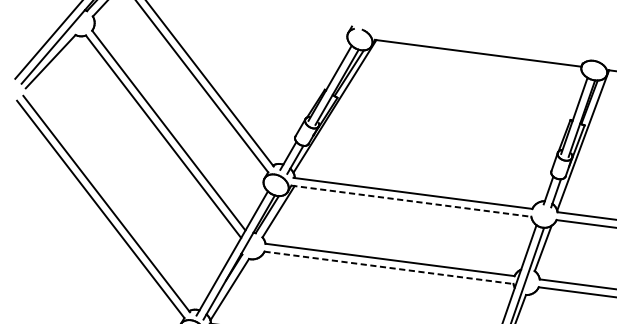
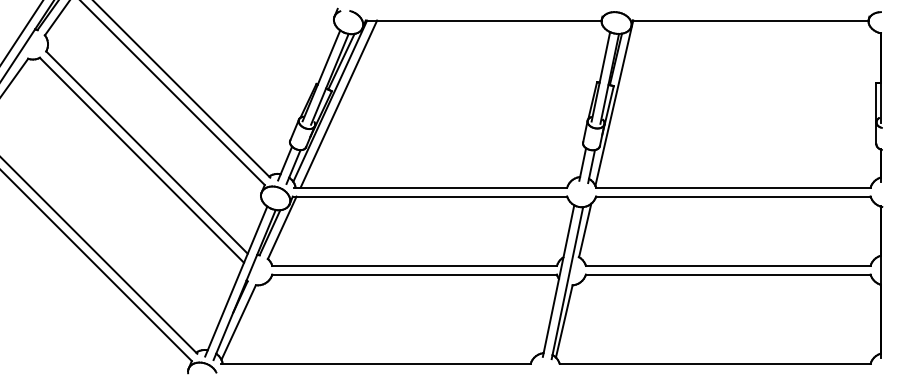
line: (341, 109) -> (338, 103), added
line: (411, 201) -> (430, 196), dashed -> solid
line: (389, 267) -> (415, 274), dashed -> solid

